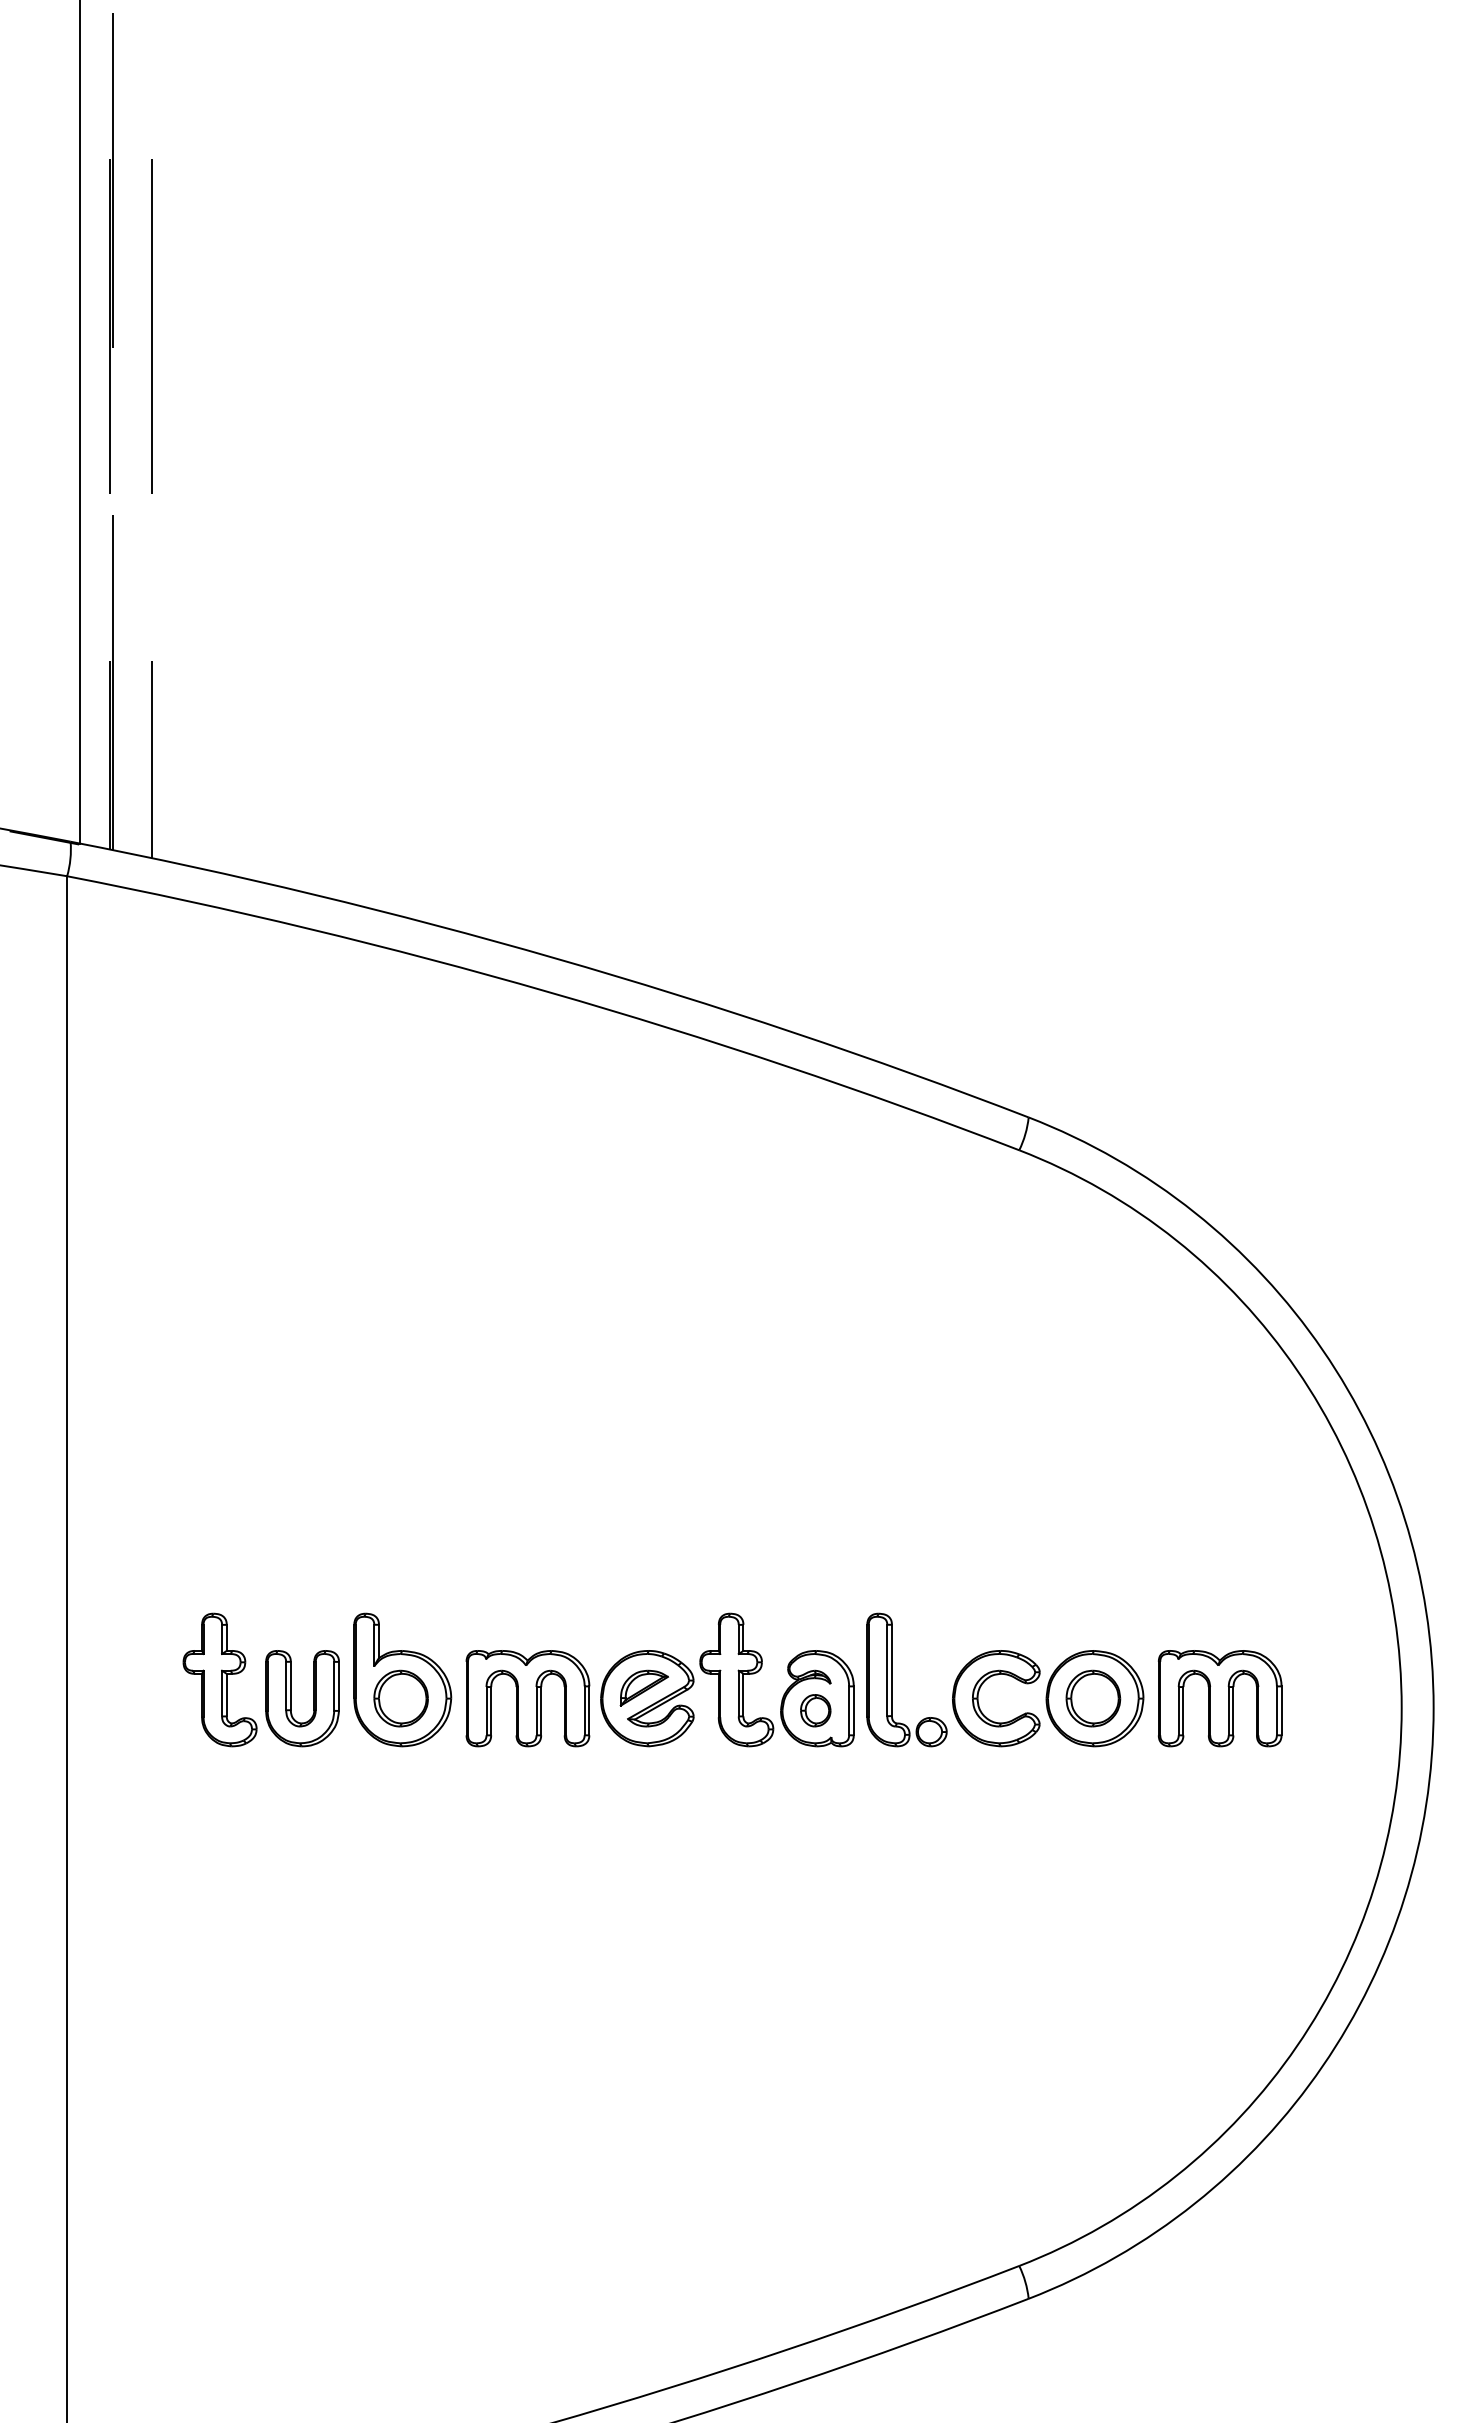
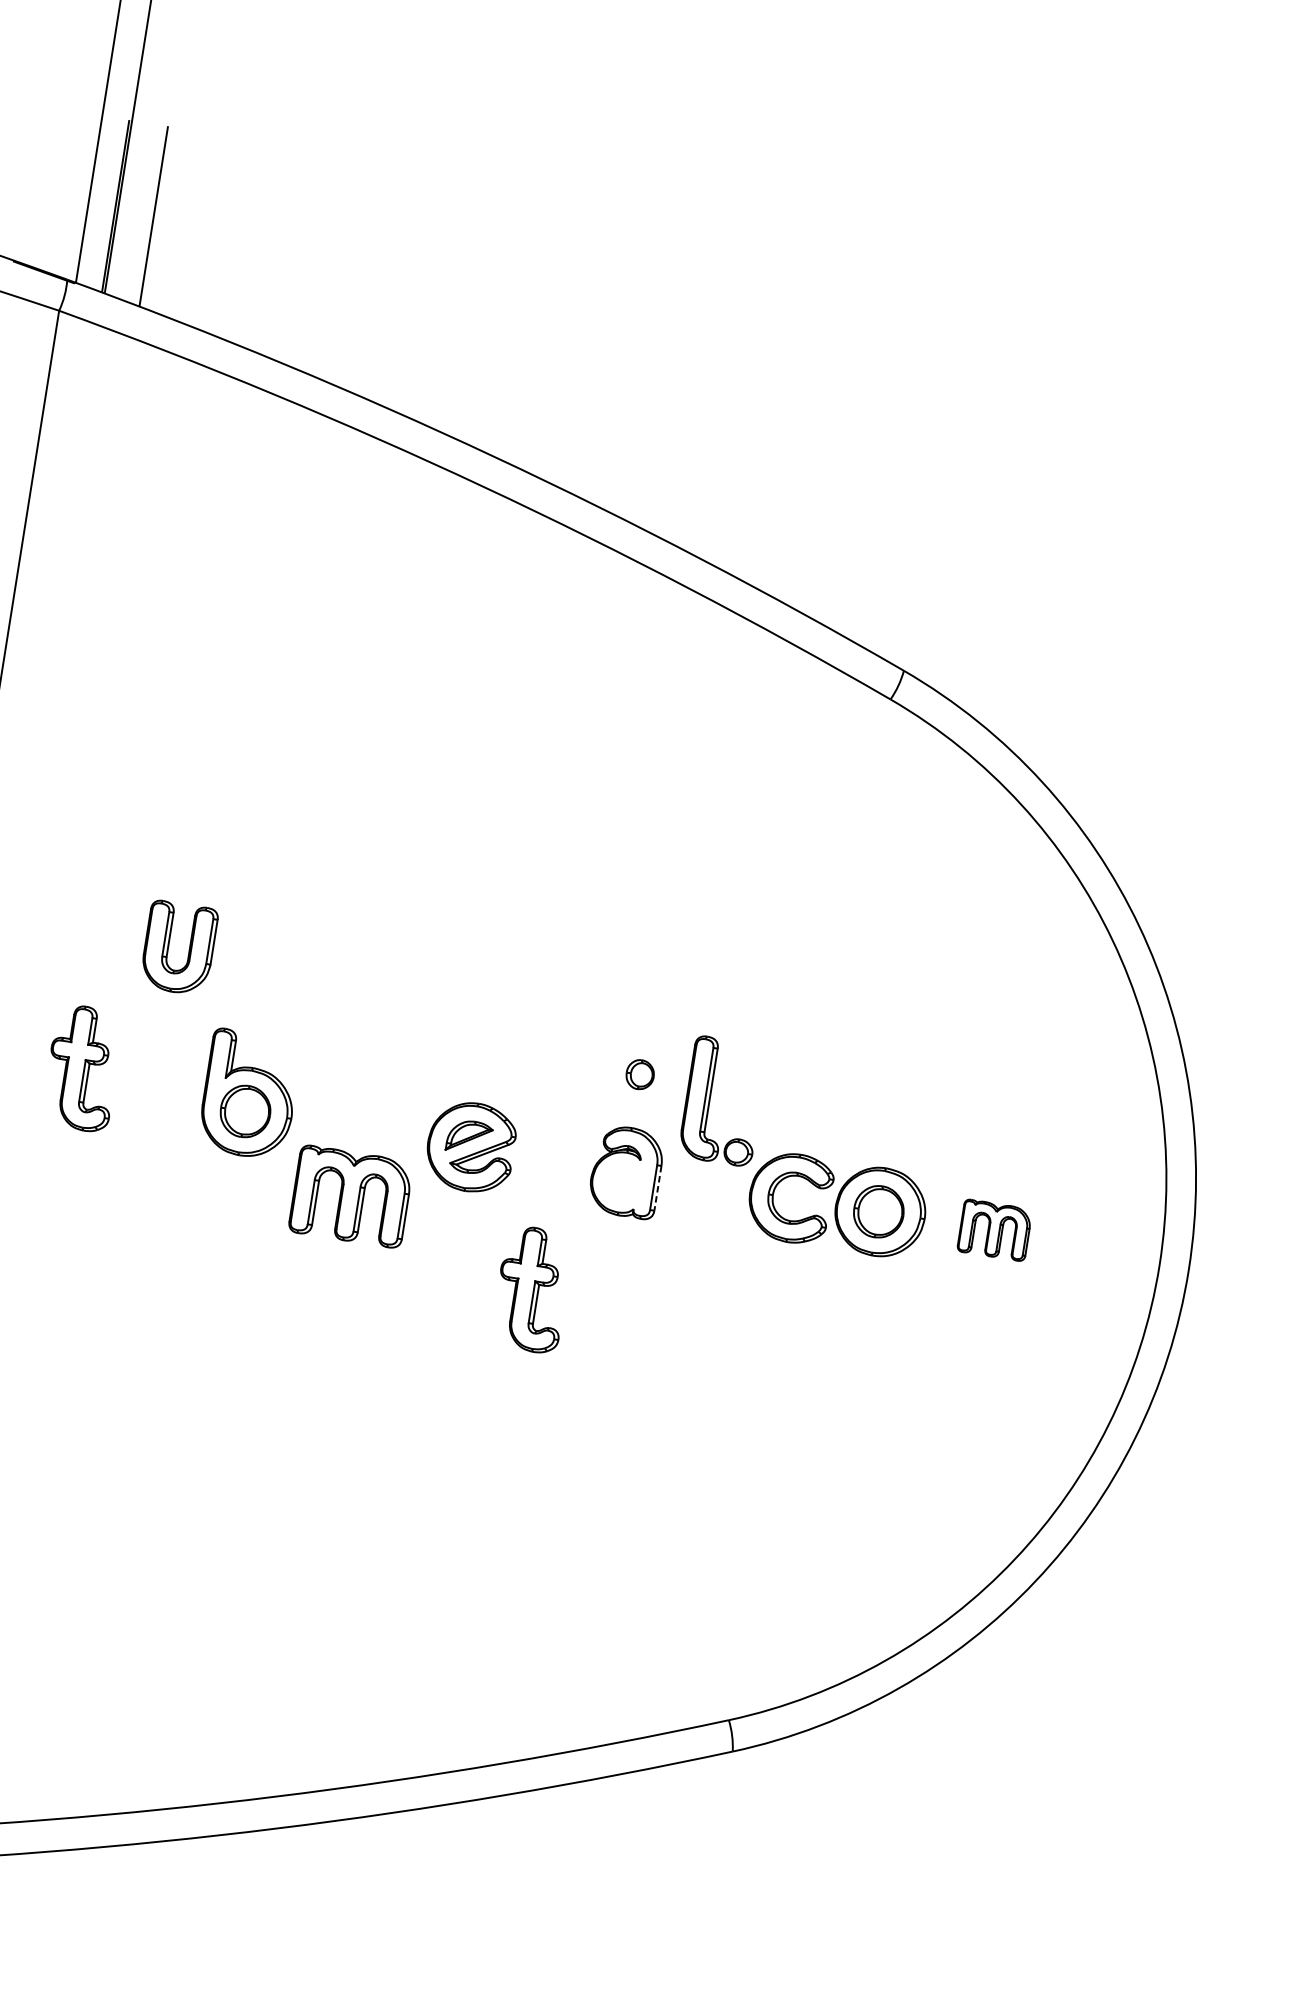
part: (736, 1679) -> (531, 1289), moved
part: (892, 1679) -> (710, 1098), moved
part: (291, 1698) -> (168, 946), moved
part: (527, 1698) -> (350, 1196), moved
part: (1219, 1698) -> (994, 1230), size x0.6
part: (815, 1710) -> (640, 1074), moved
line: (853, 1711) -> (657, 1188), solid -> dashed

